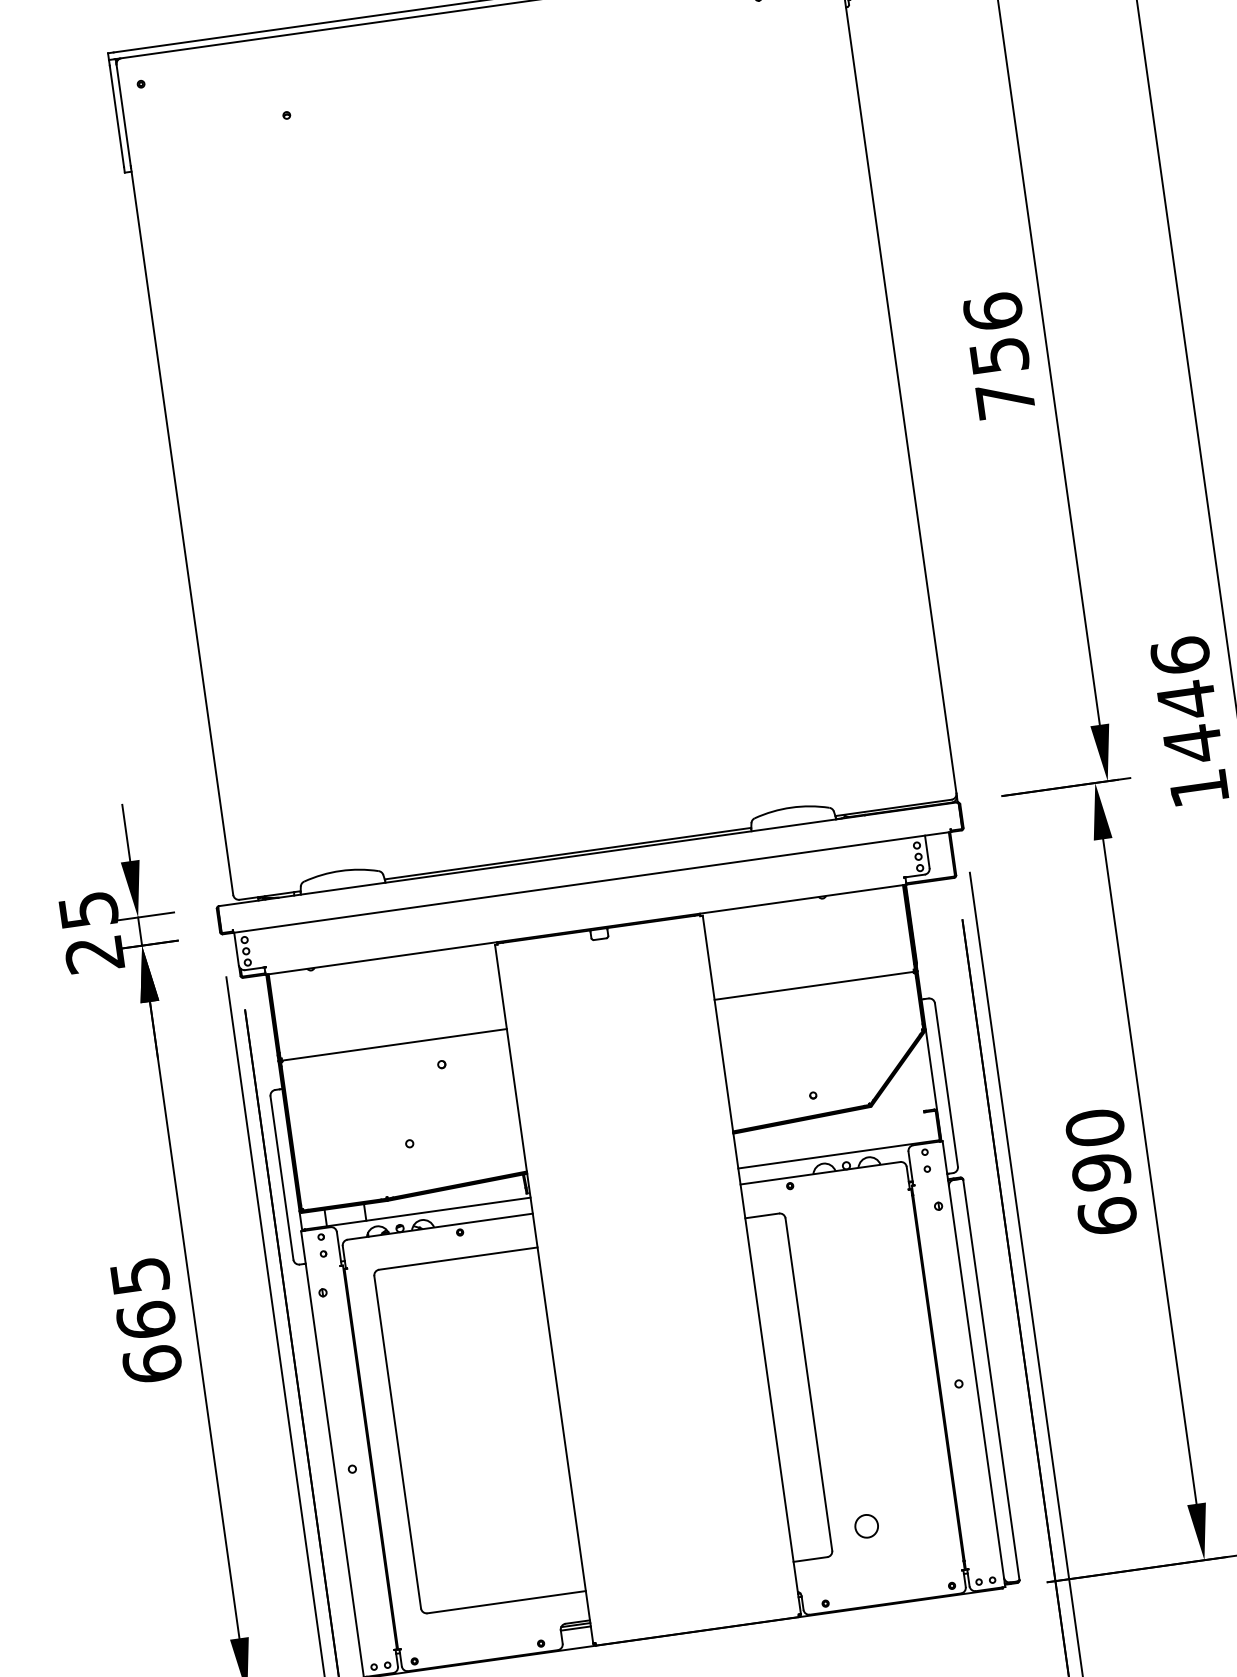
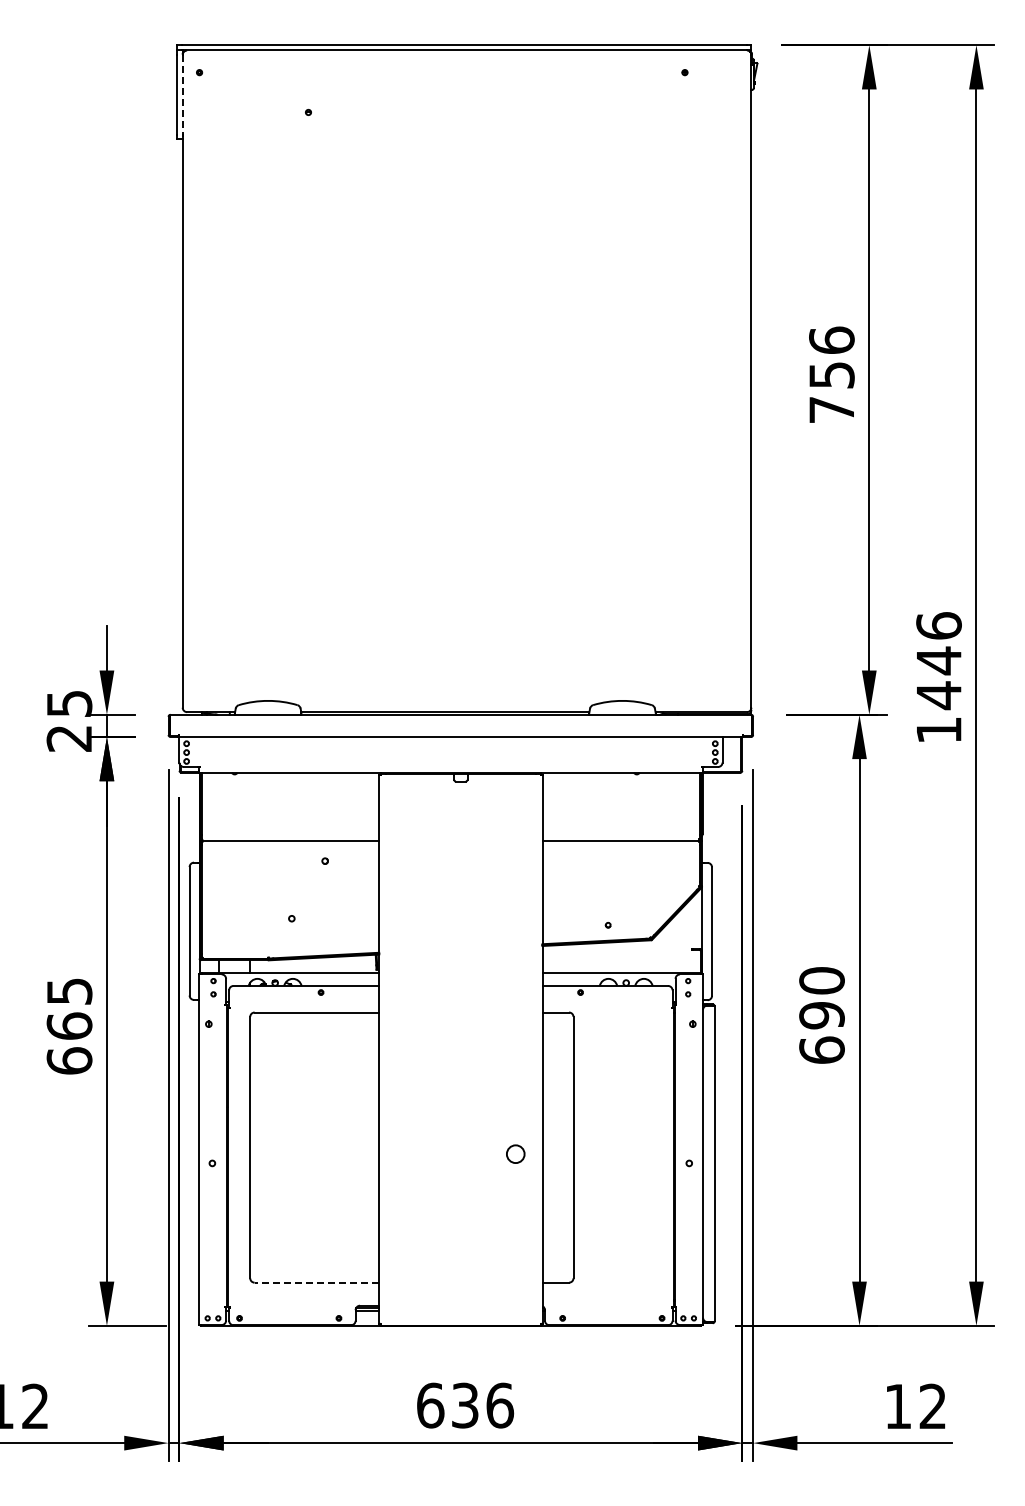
line: (123, 115) -> (182, 94), solid -> dashed
circle: (866, 1525) -> (515, 1153), moved
line: (506, 1602) -> (316, 1282), solid -> dashed

